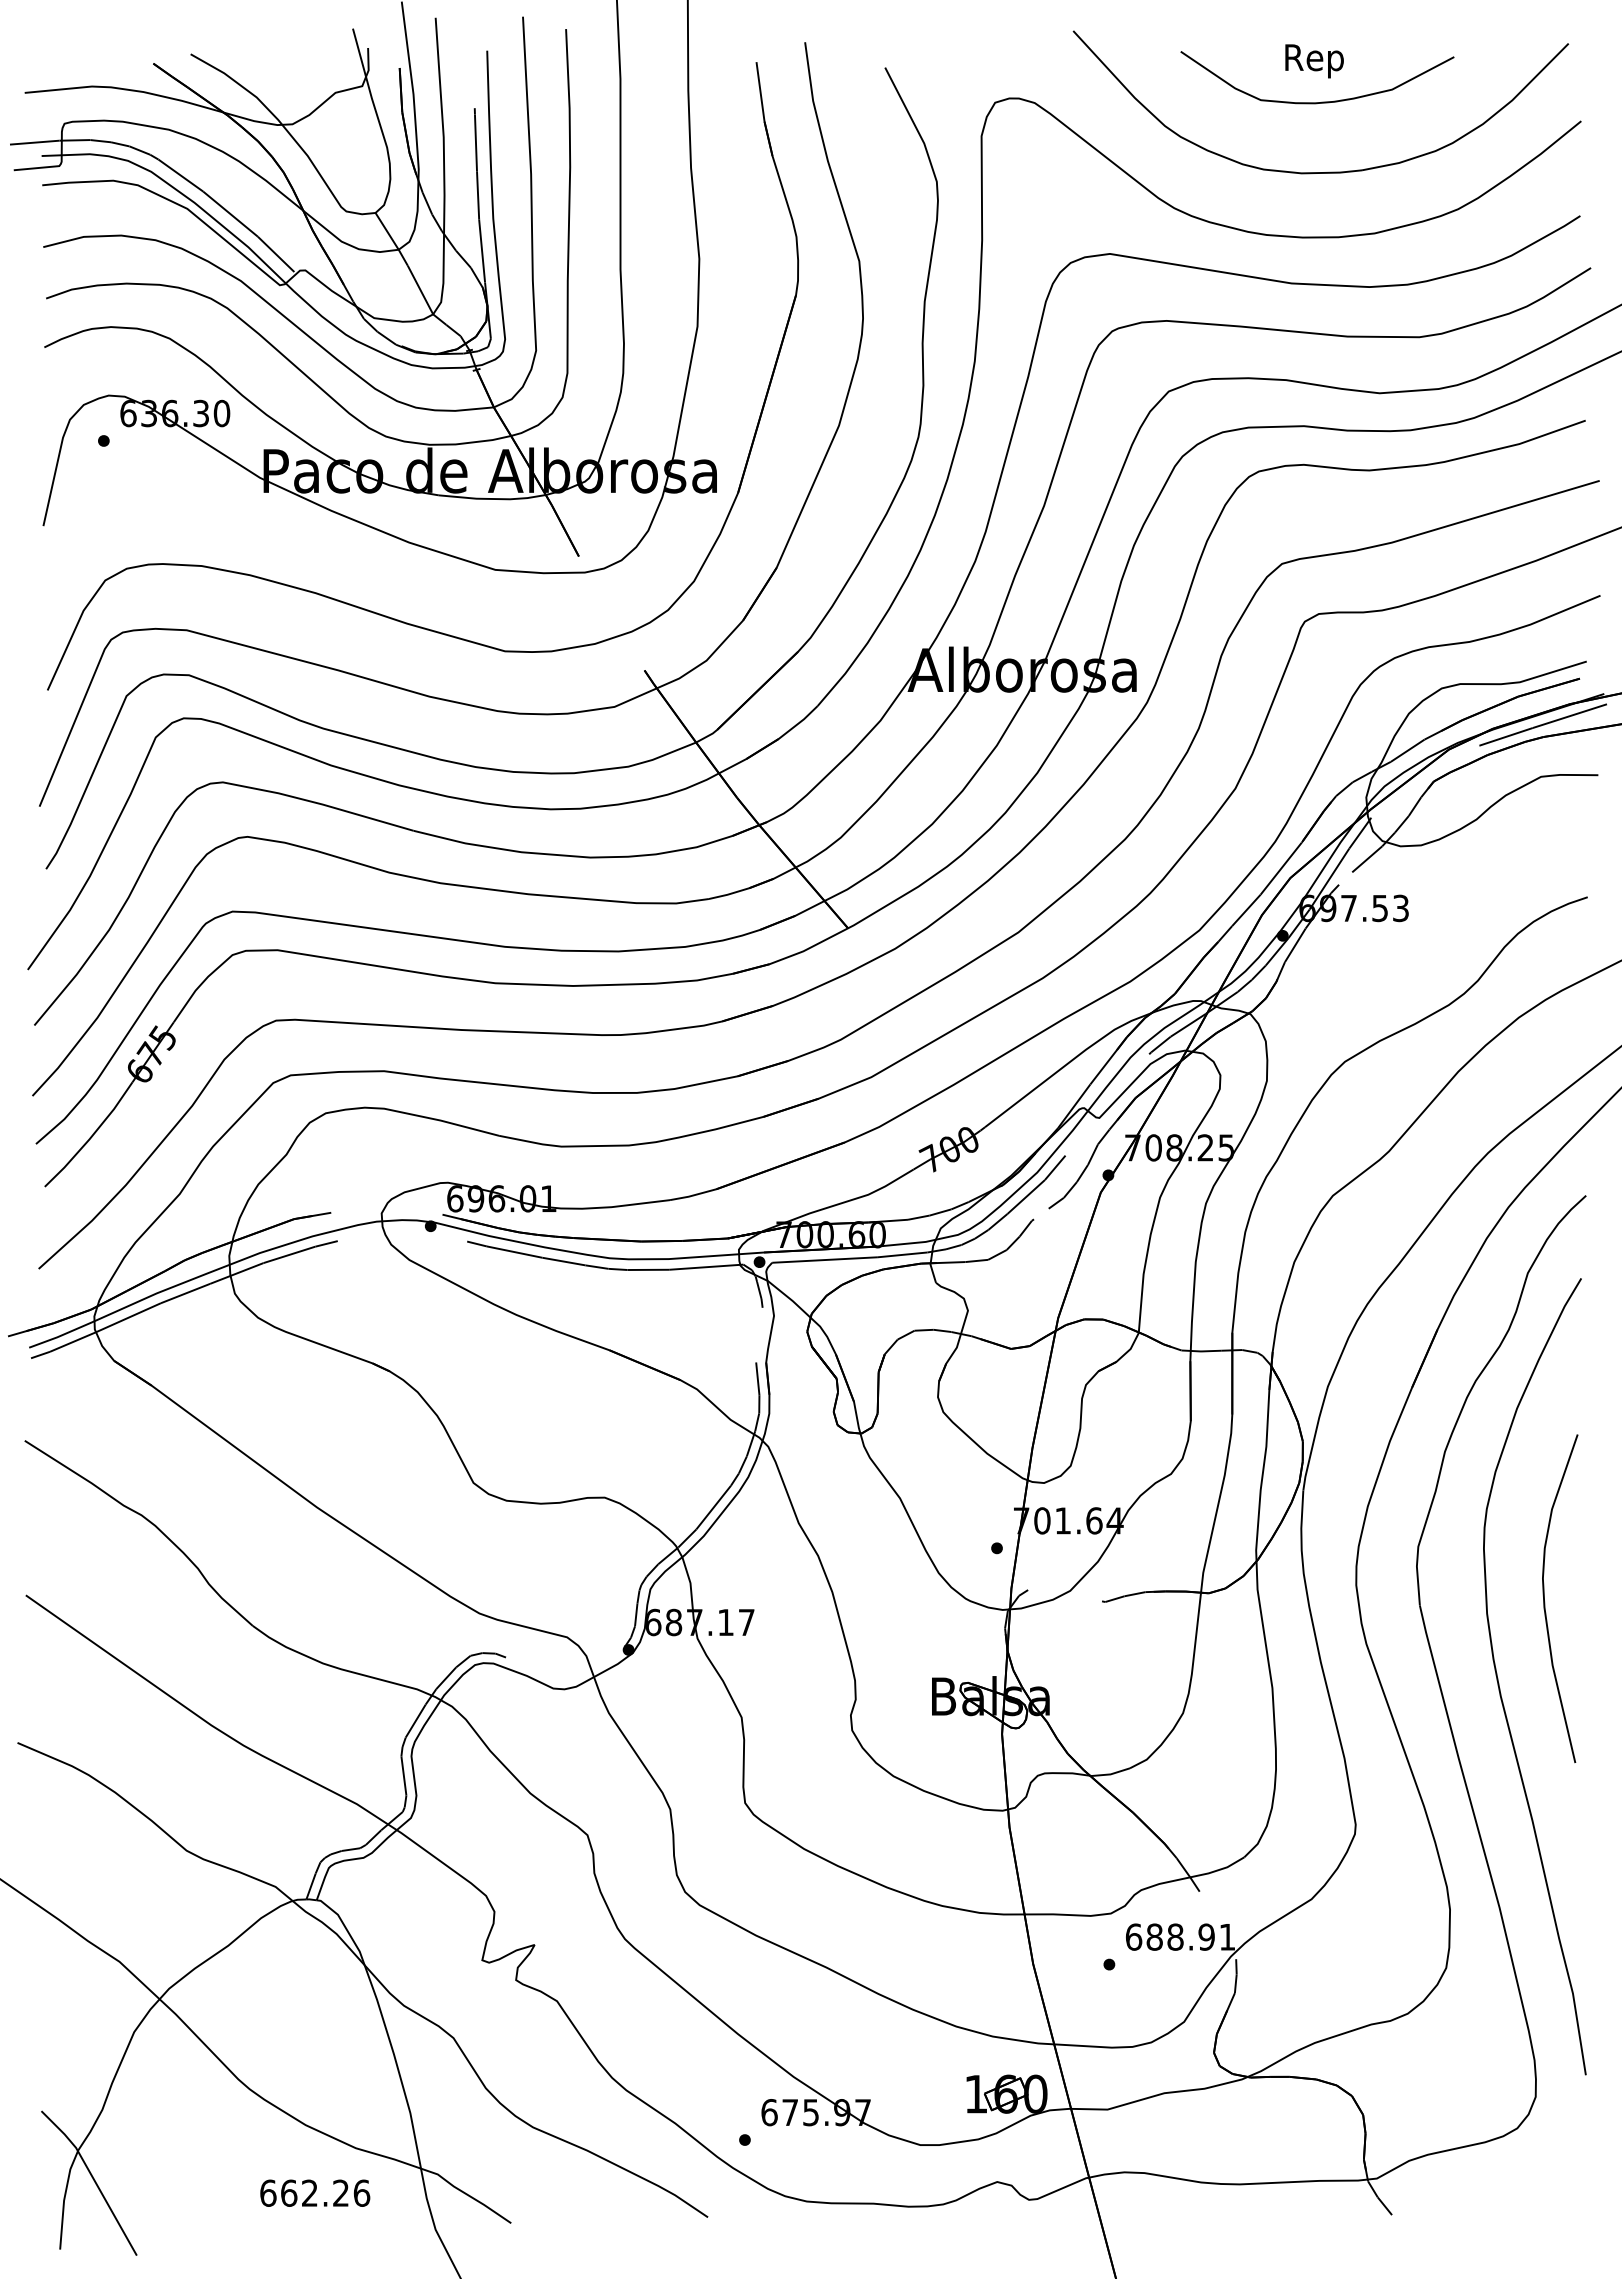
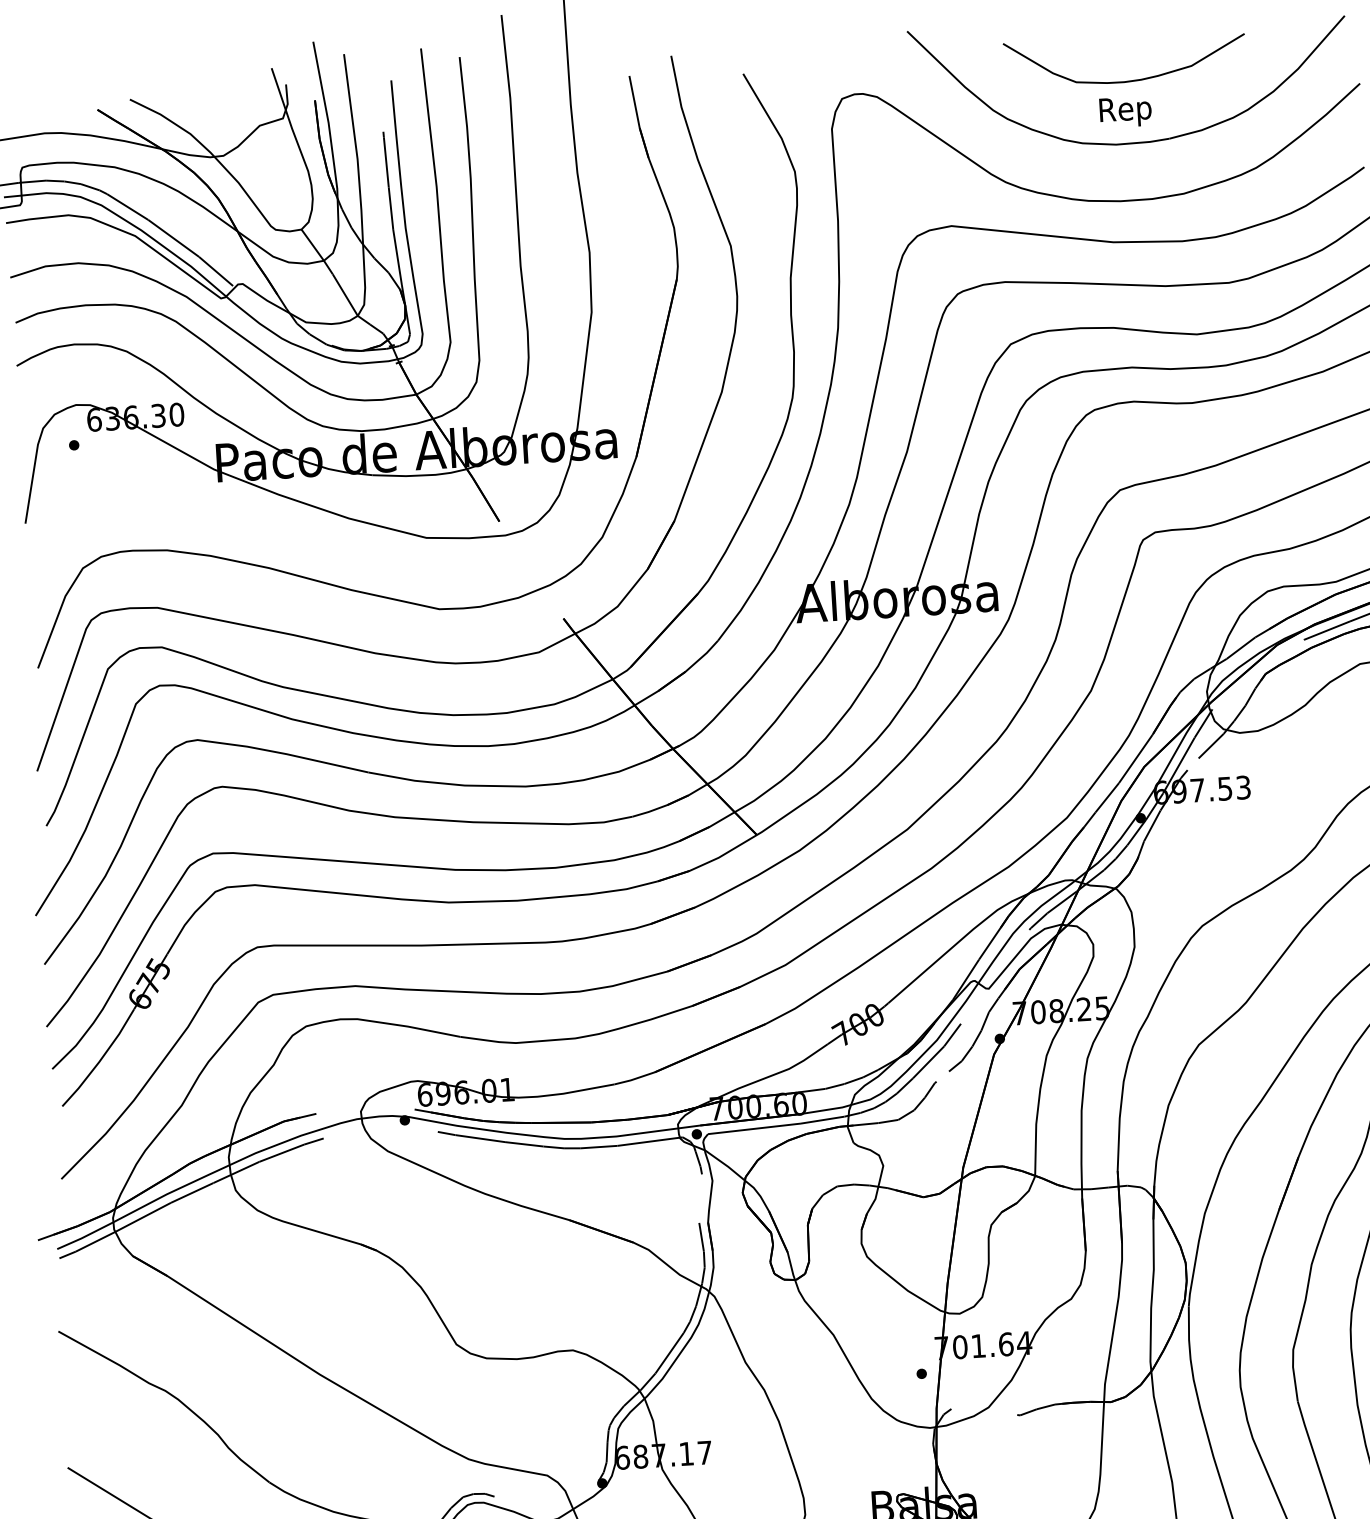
text: (1314, 61) -> (1125, 112), moved

